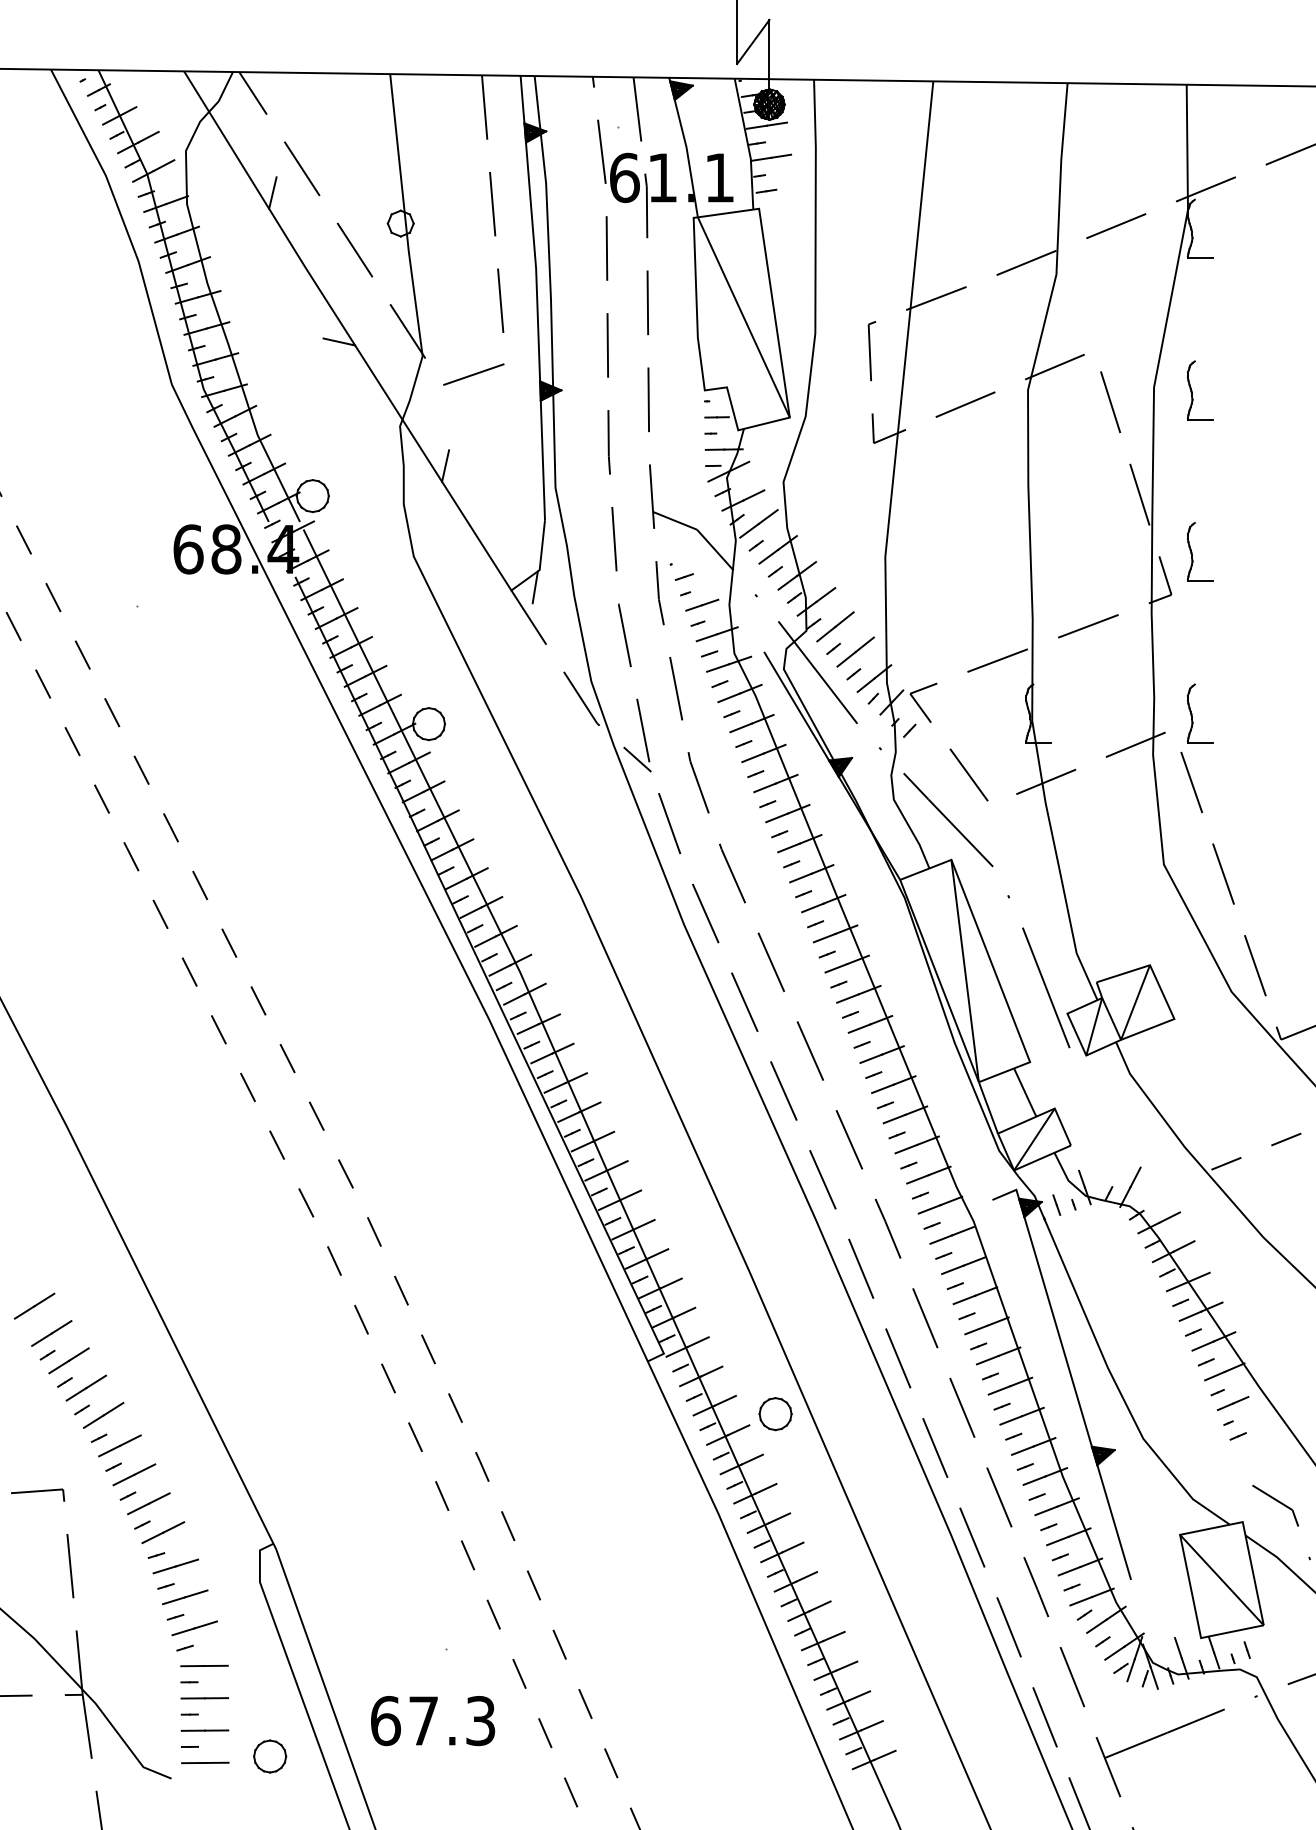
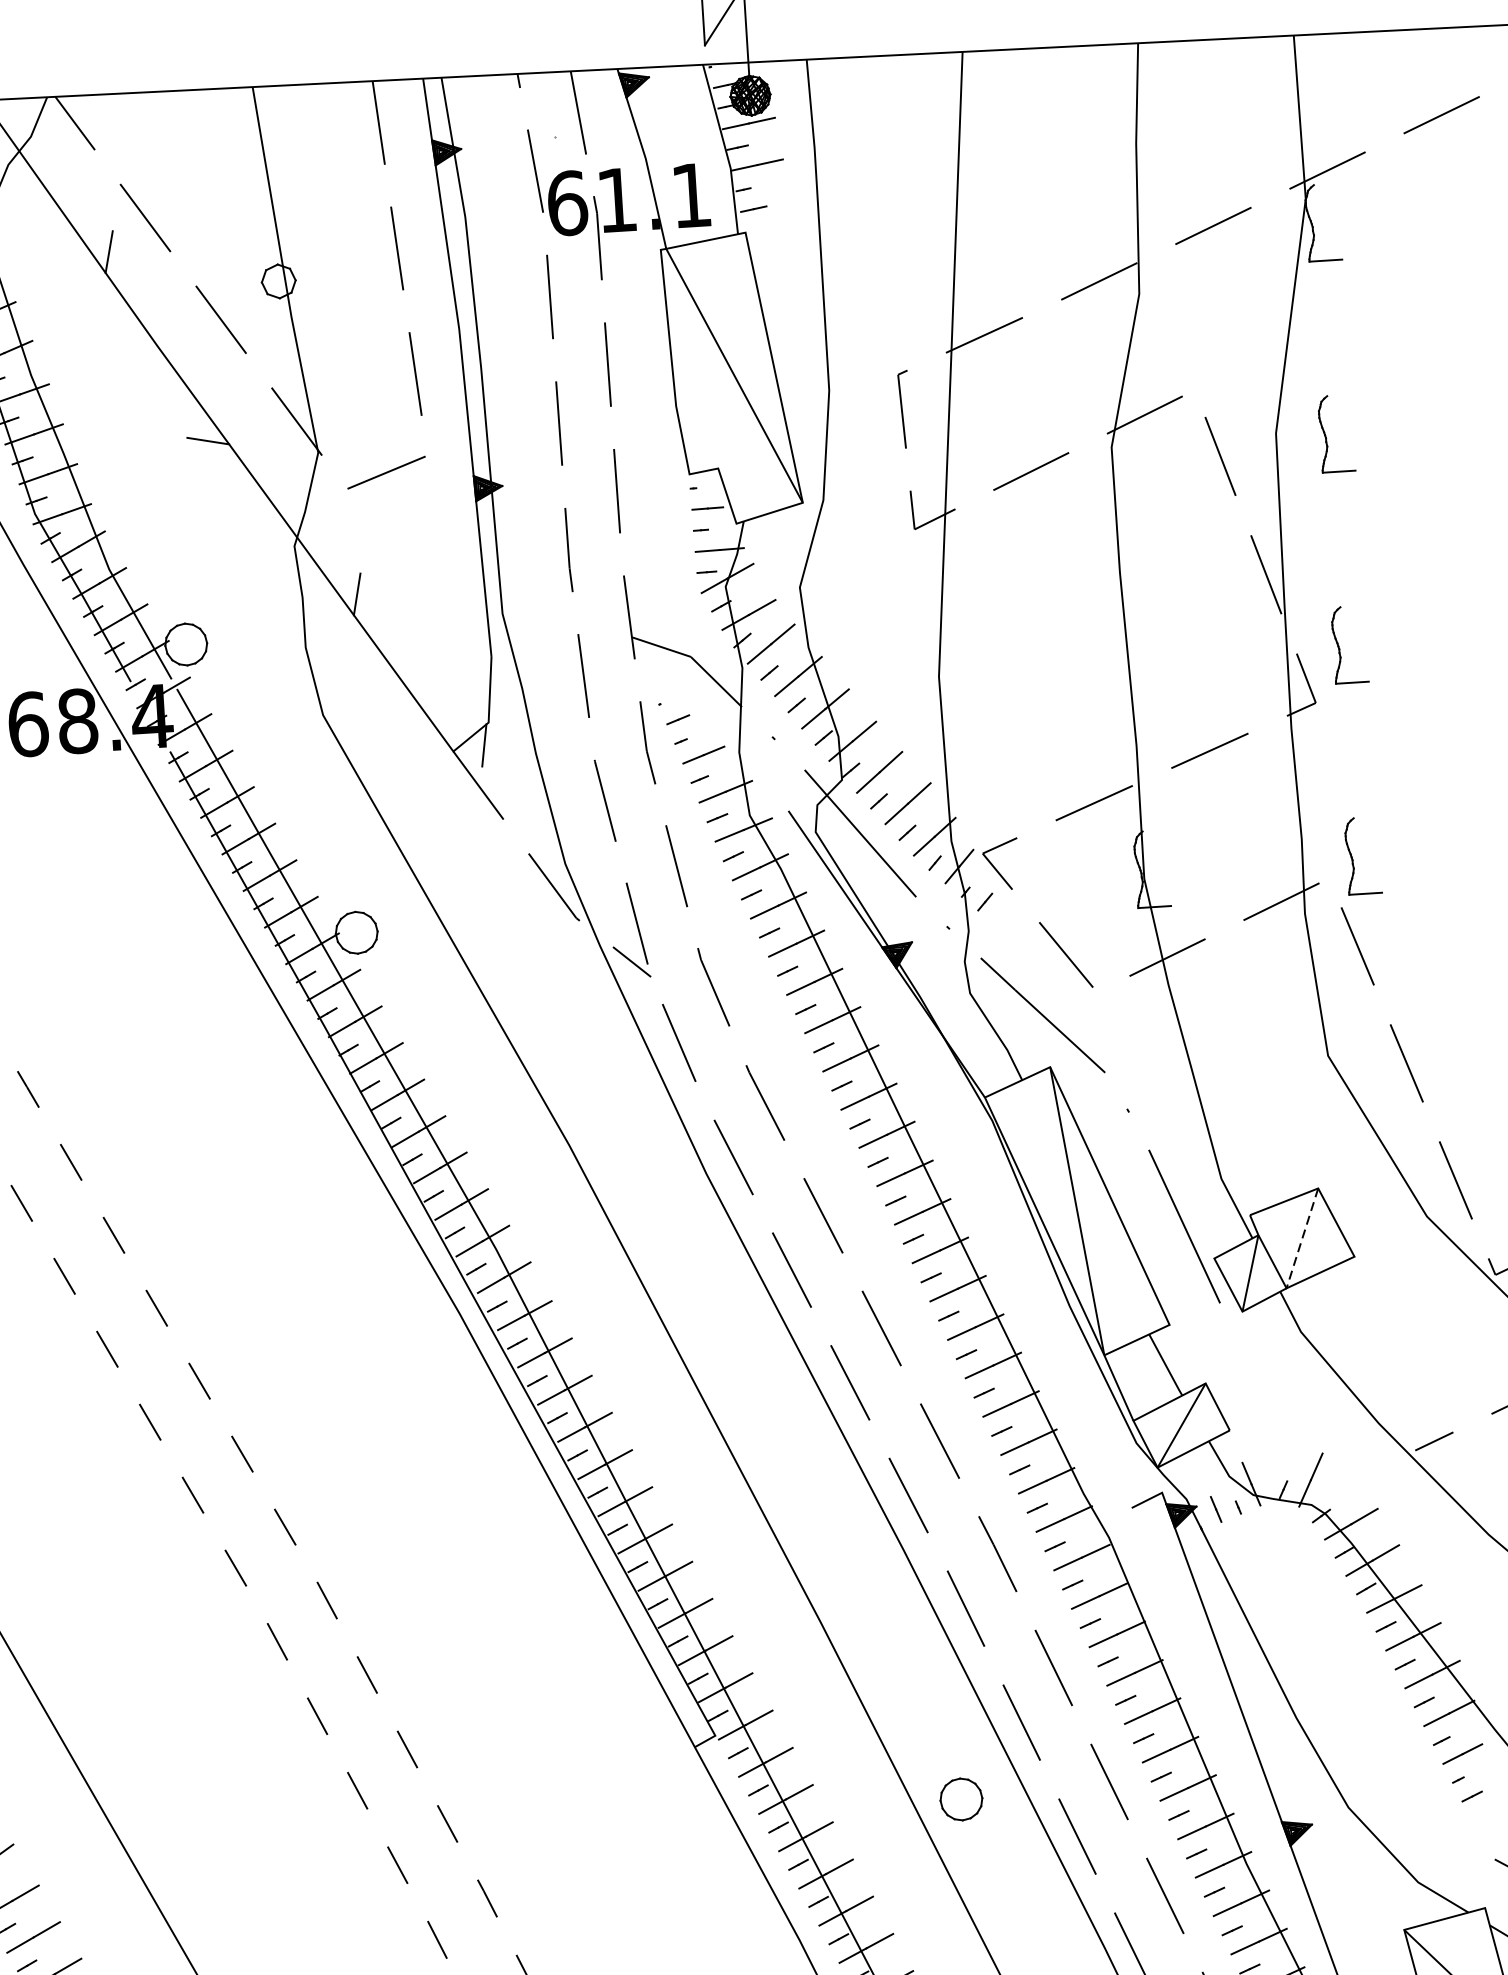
line: (1135, 1003) -> (1302, 1239), solid -> dashed
part: (775, 1414) -> (961, 1799), moved

